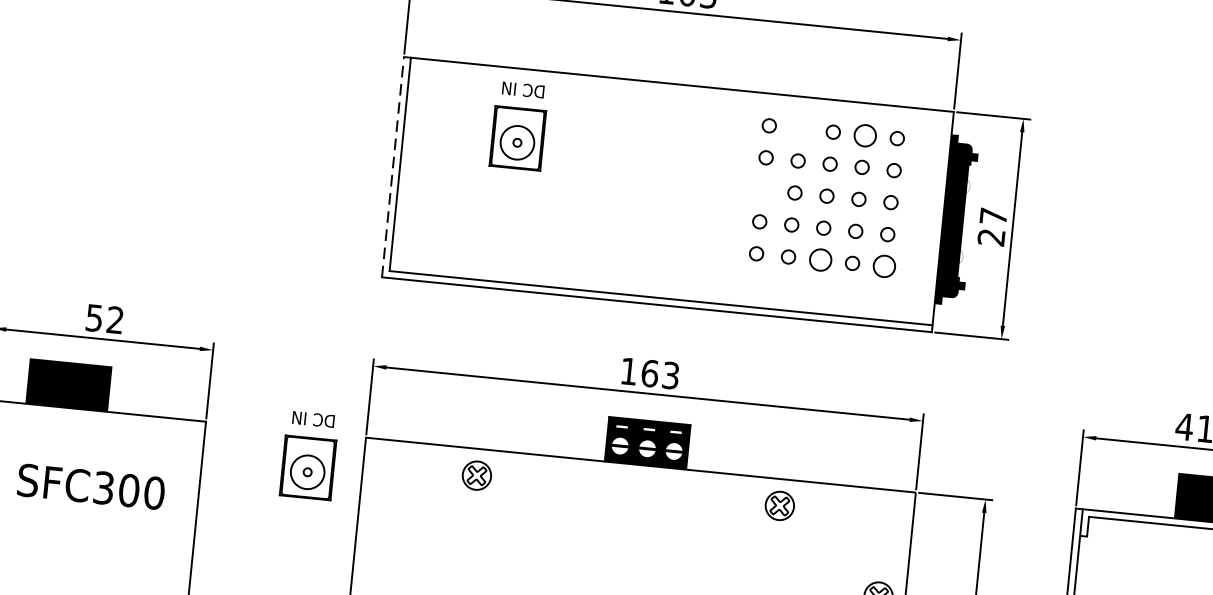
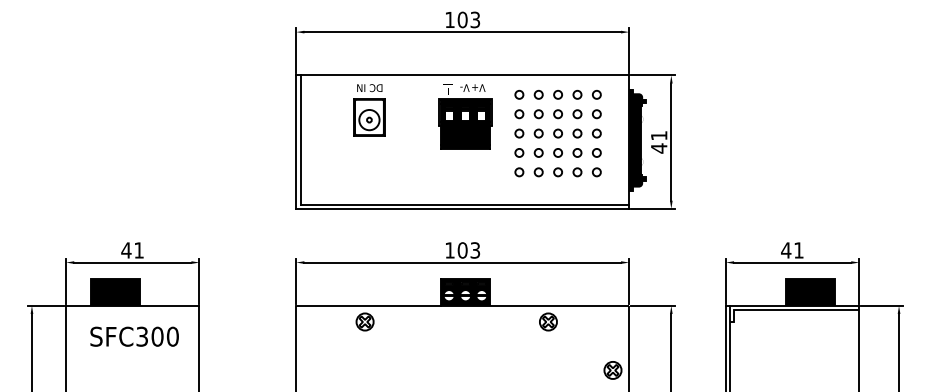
circle: (800, 128) -> (538, 94), added
circle: (865, 134) -> (577, 94), size x0.62
part: (676, 152) -> (465, 116), added
line: (393, 167) -> (296, 142), dashed -> solid
circle: (763, 189) -> (519, 133), added
text: (991, 227) -> (658, 142), 27 -> 41
circle: (819, 260) -> (557, 172), size x0.62
circle: (883, 266) -> (596, 172), size x0.62
text: (104, 319) -> (132, 250), 52 -> 41
text: (649, 373) -> (462, 250), 163 -> 103
part: (309, 456) -> (263, 320), removed
text: (91, 486) -> (134, 336), moved

